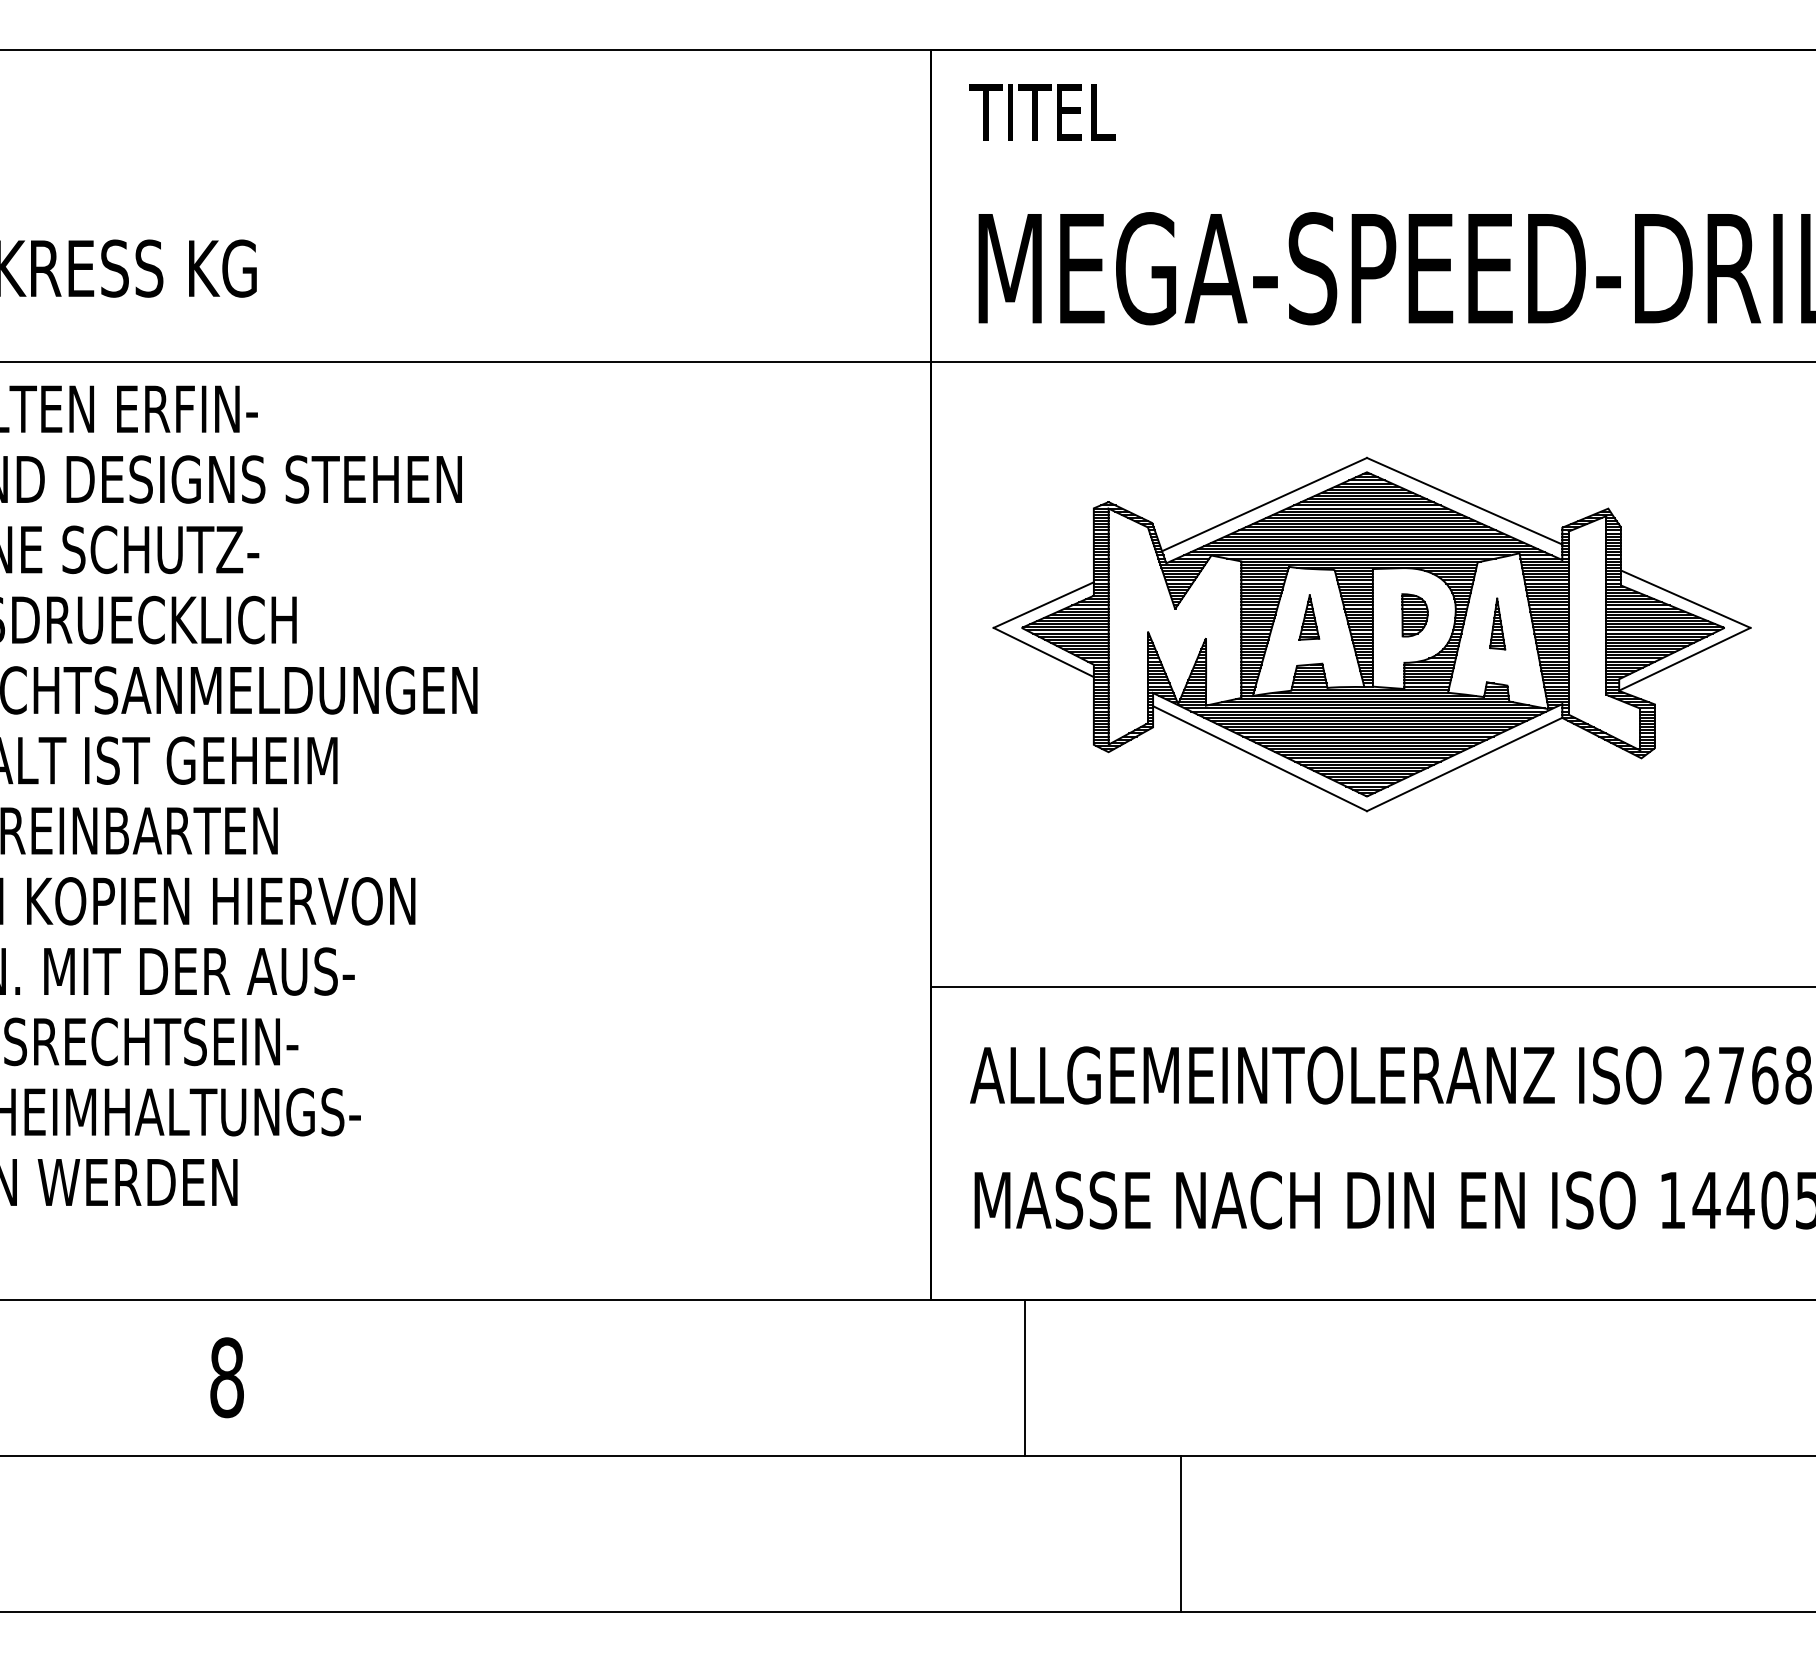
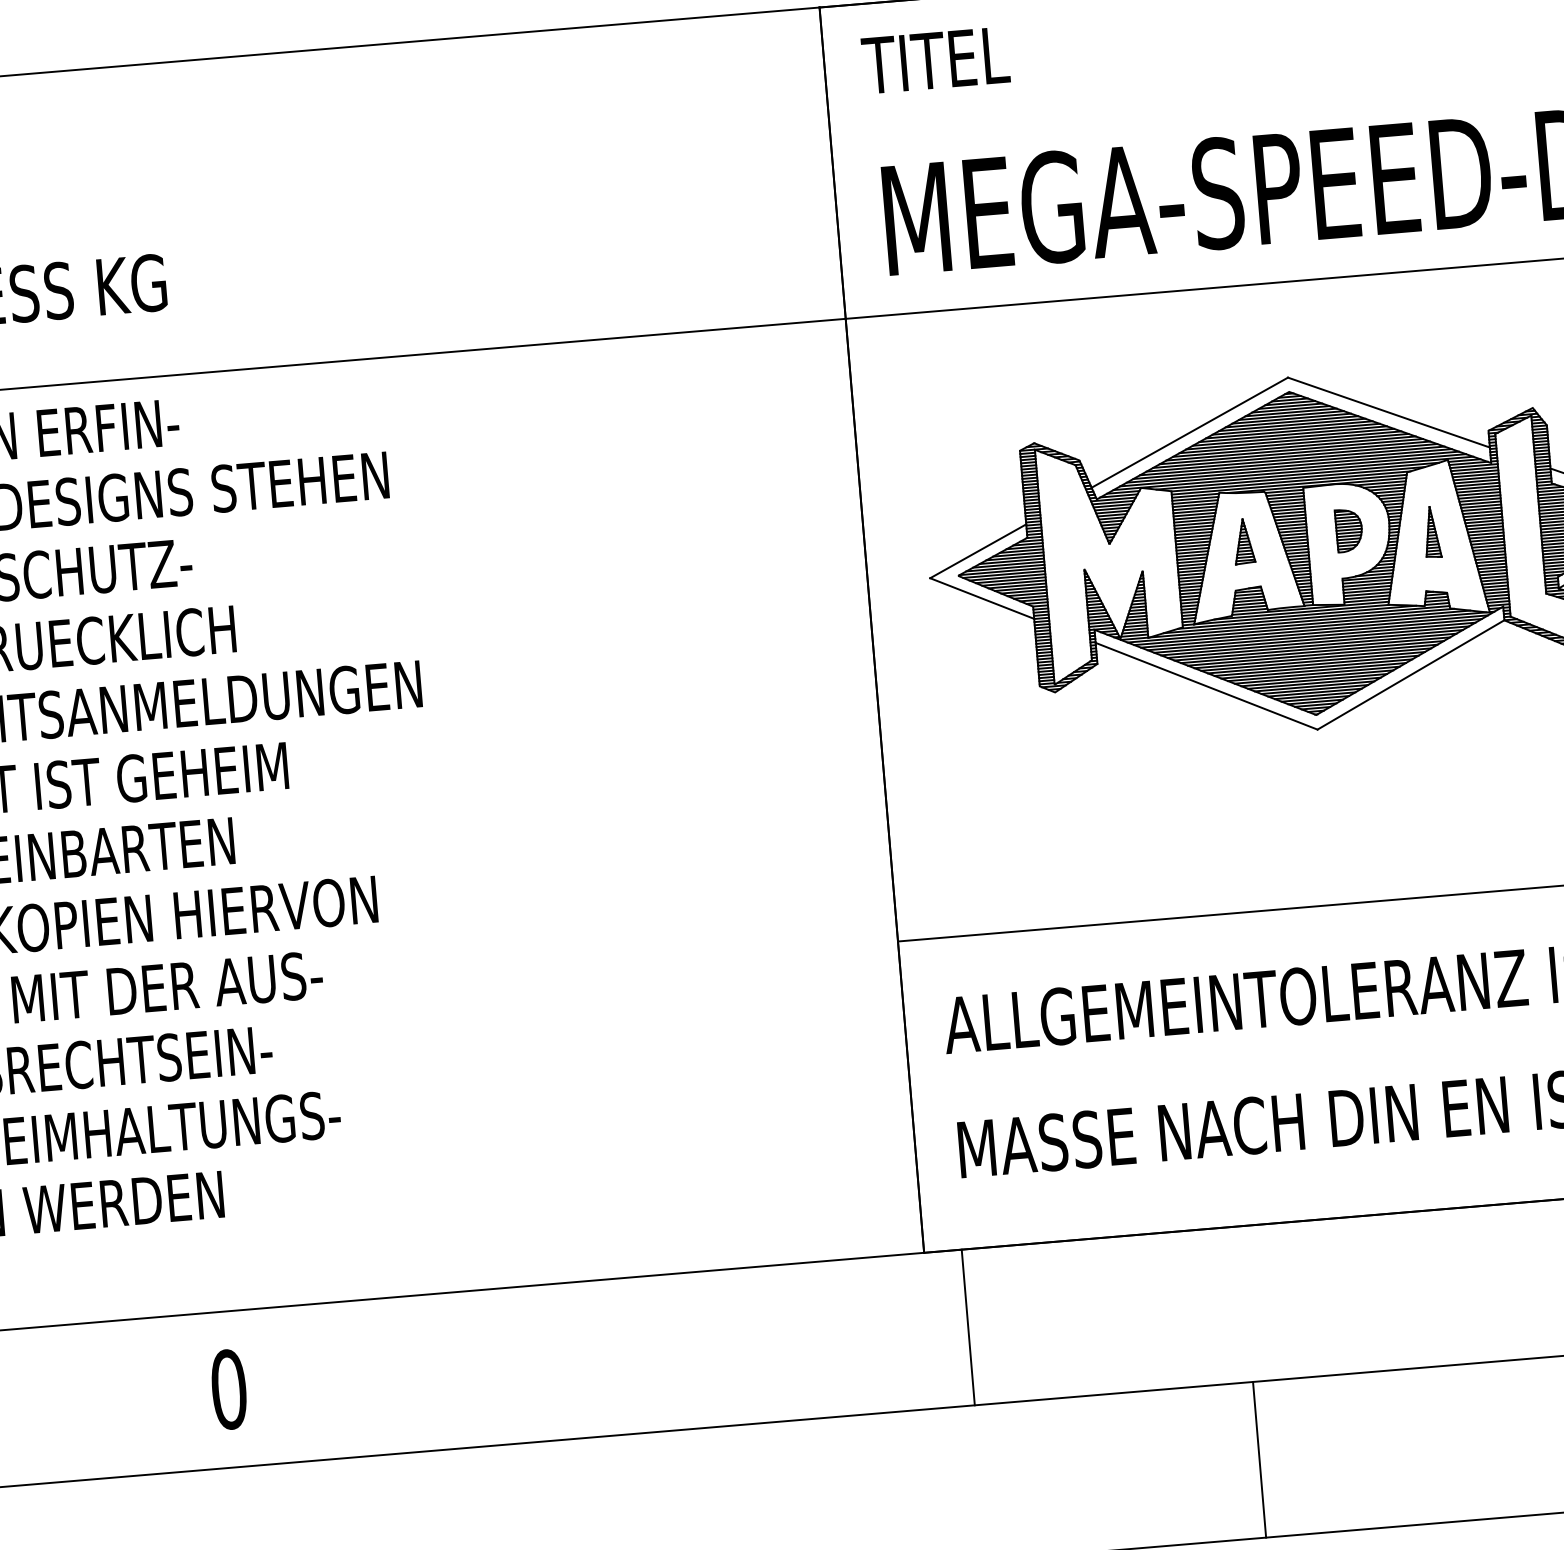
text: (227, 1377) -> (229, 1389), 8 -> 0
line: (1024, 1377) -> (967, 1327), moved
line: (1181, 1533) -> (1259, 1459), moved

